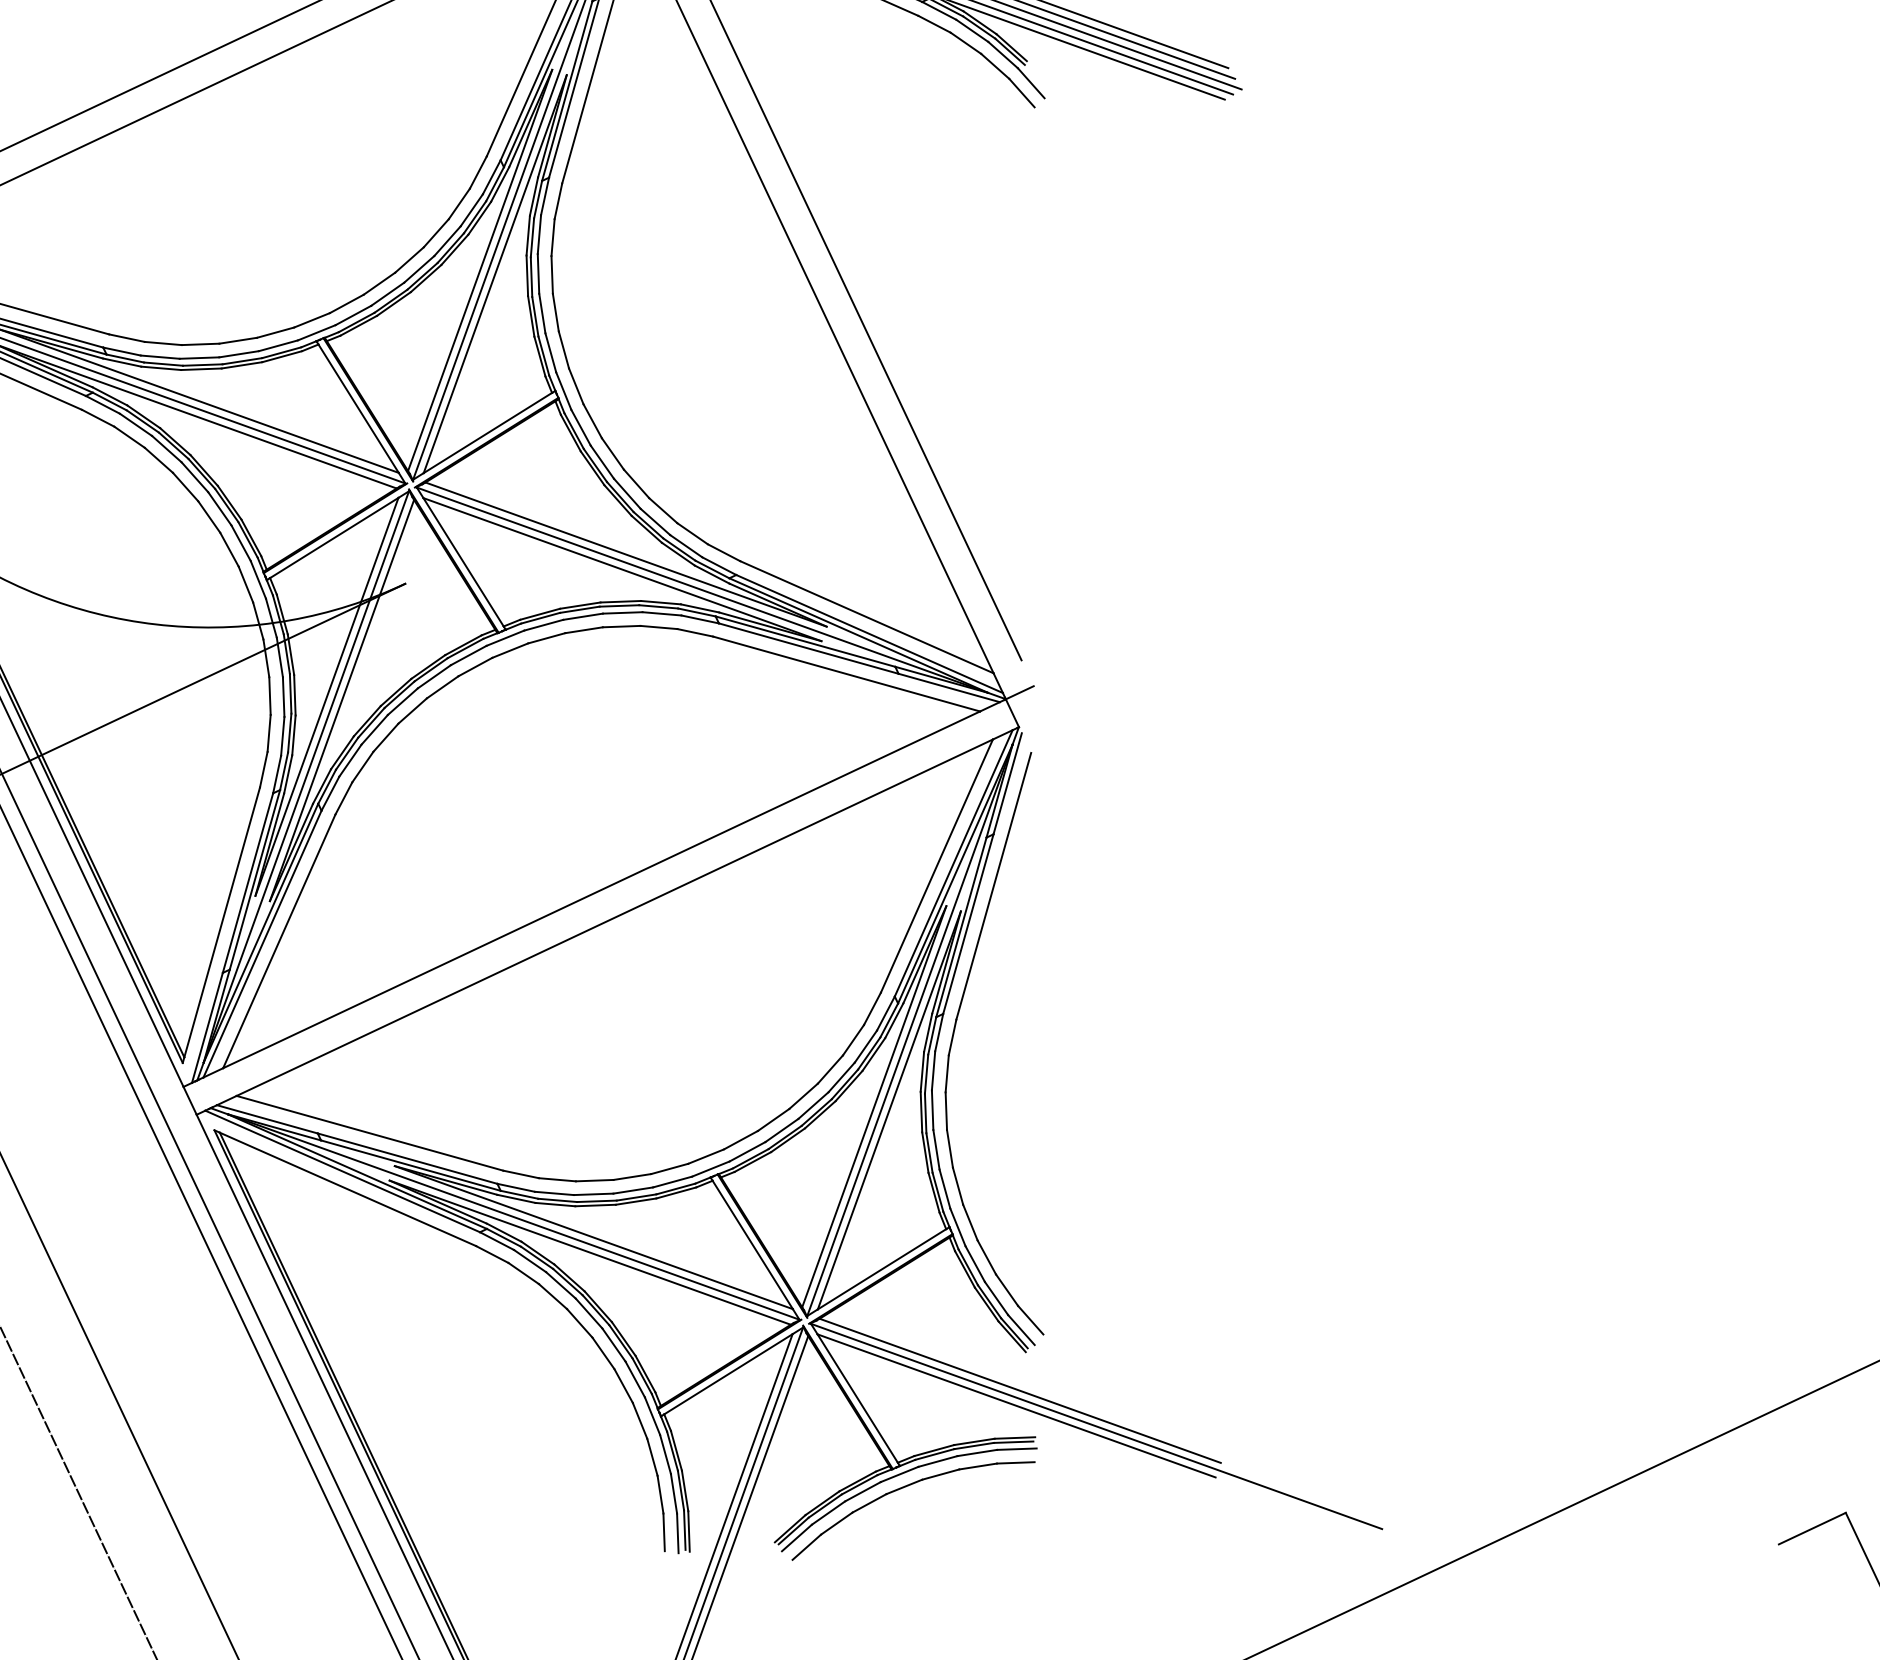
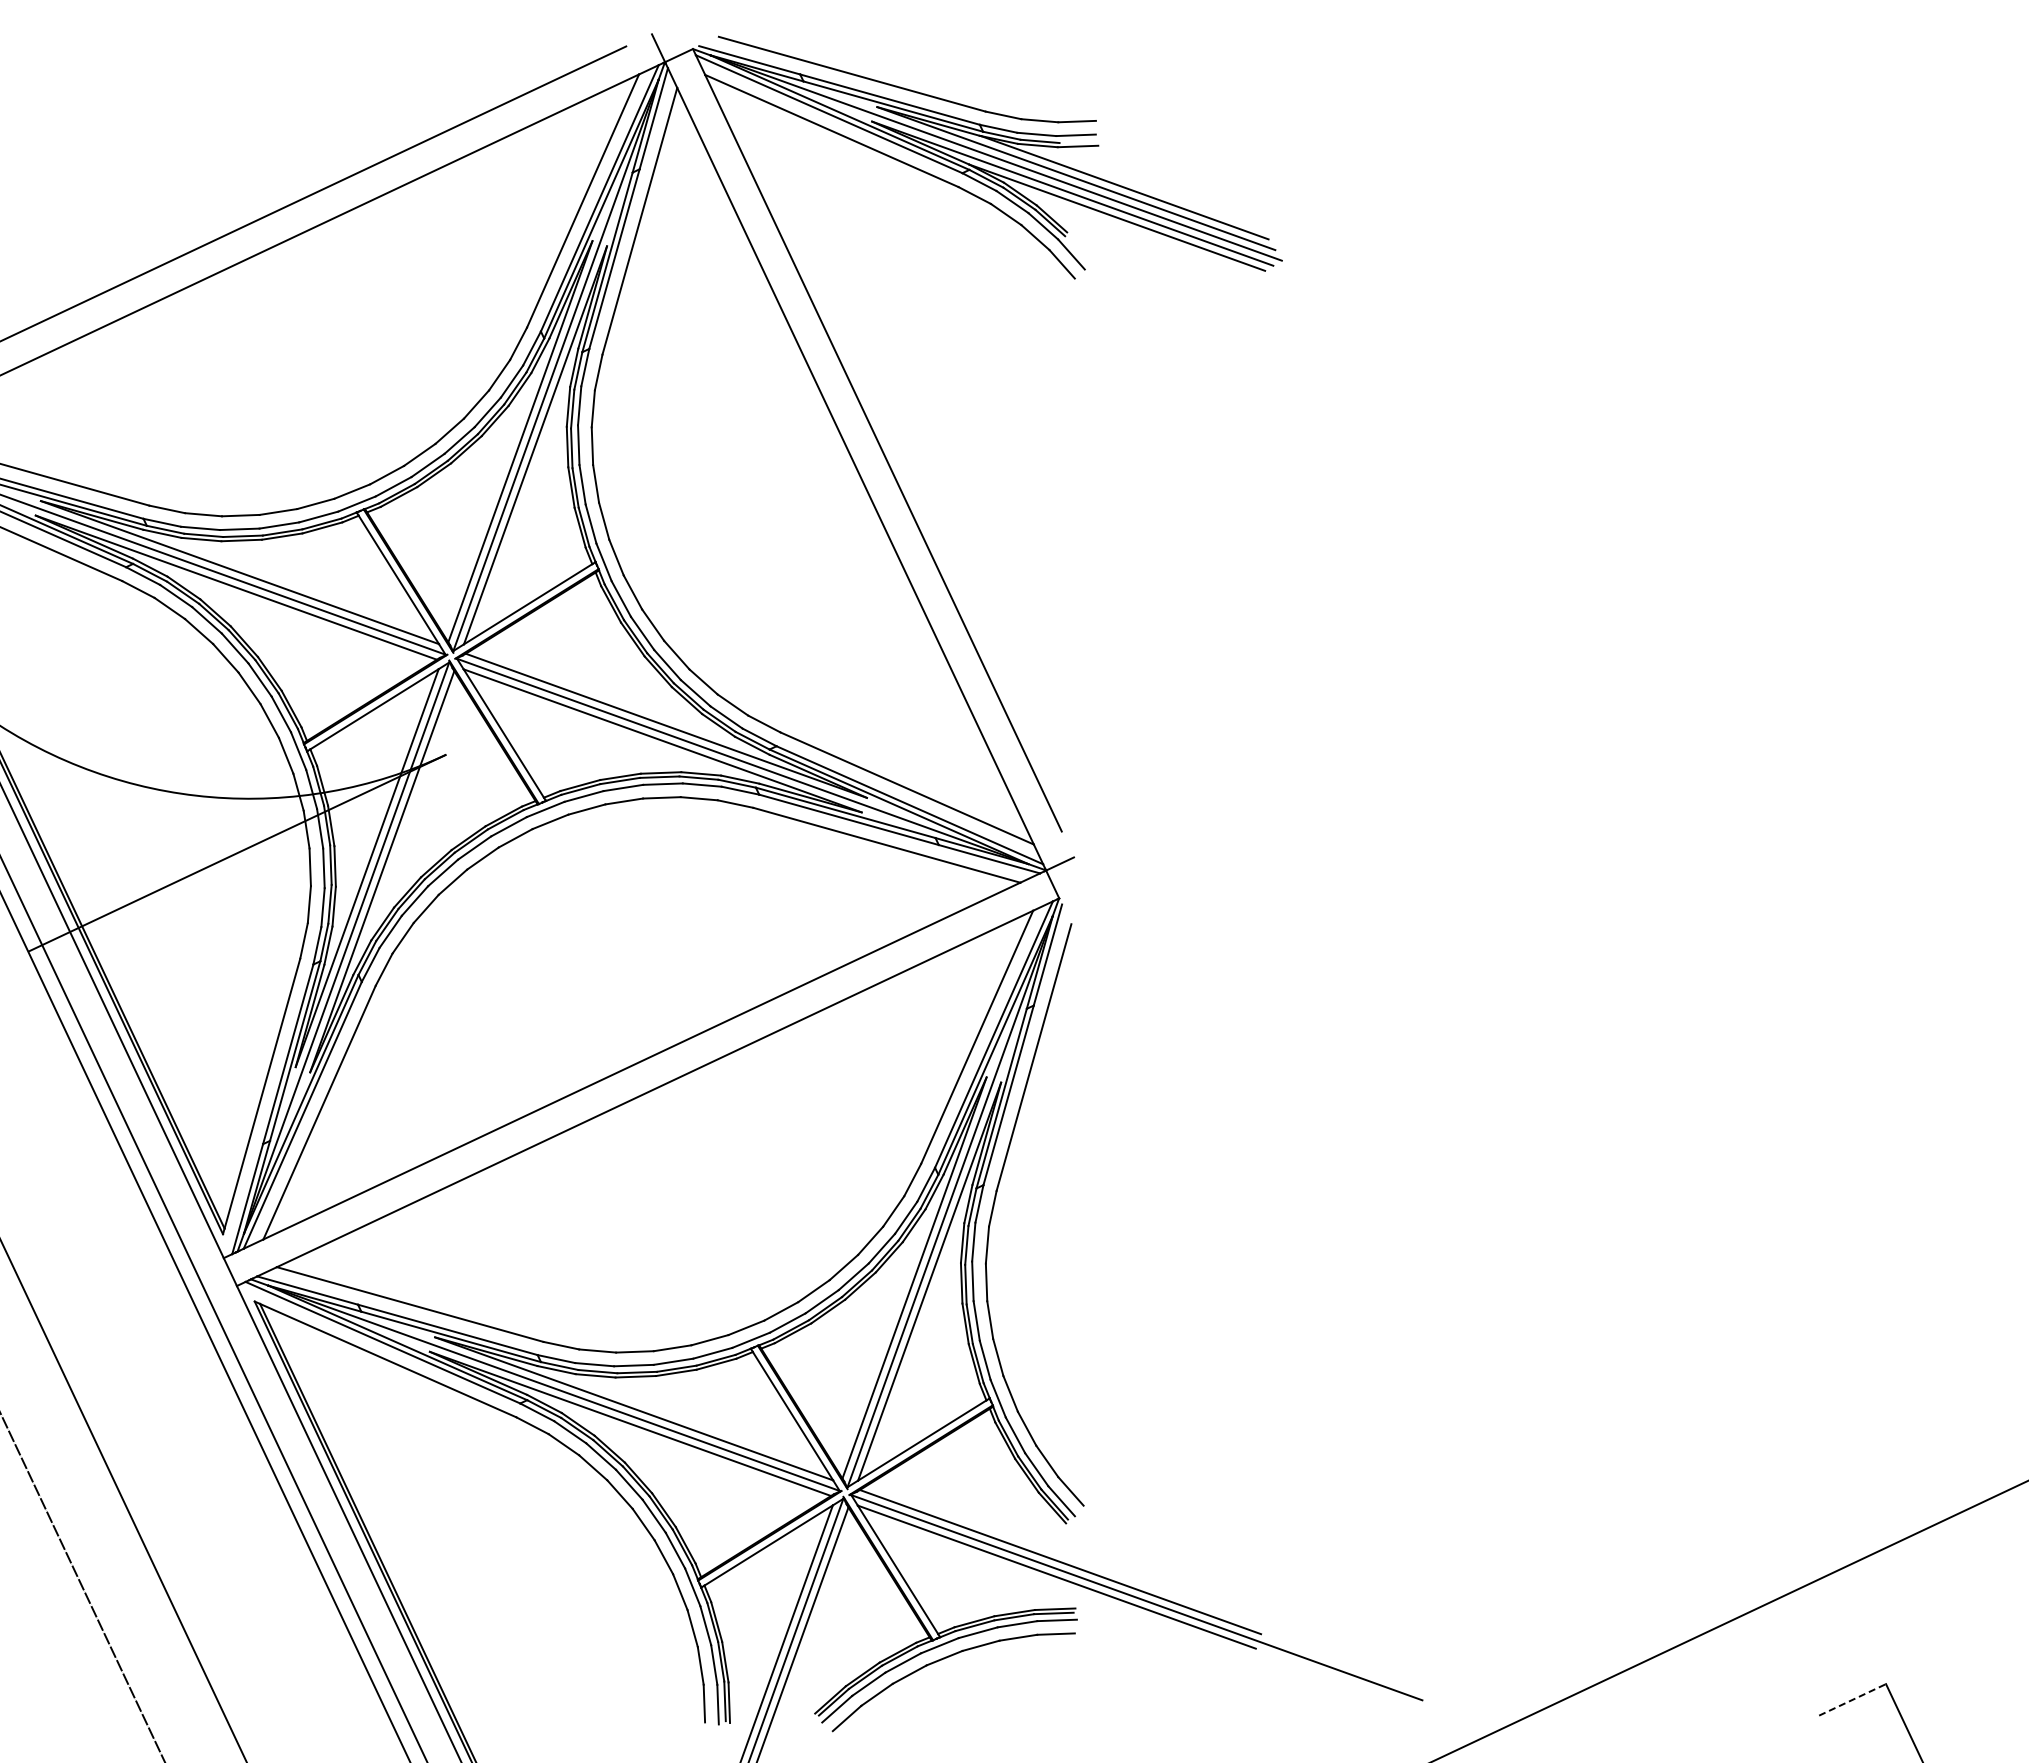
line: (1812, 1528) -> (1852, 1699), solid -> dashed

